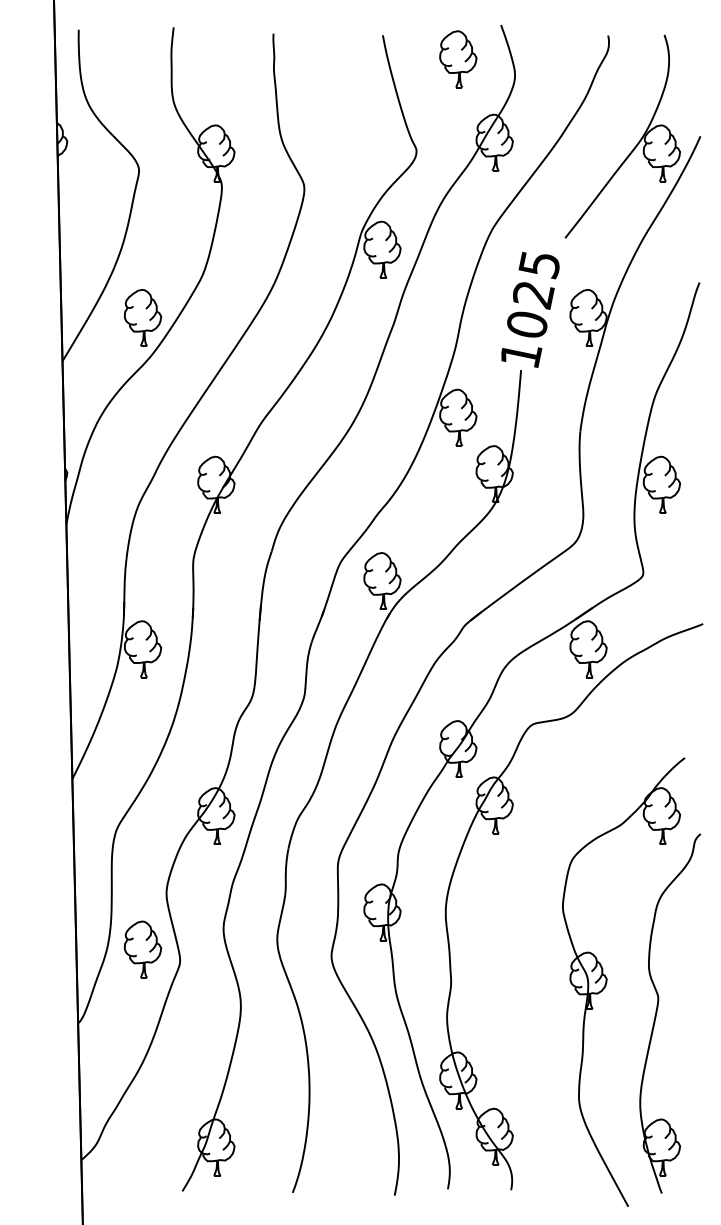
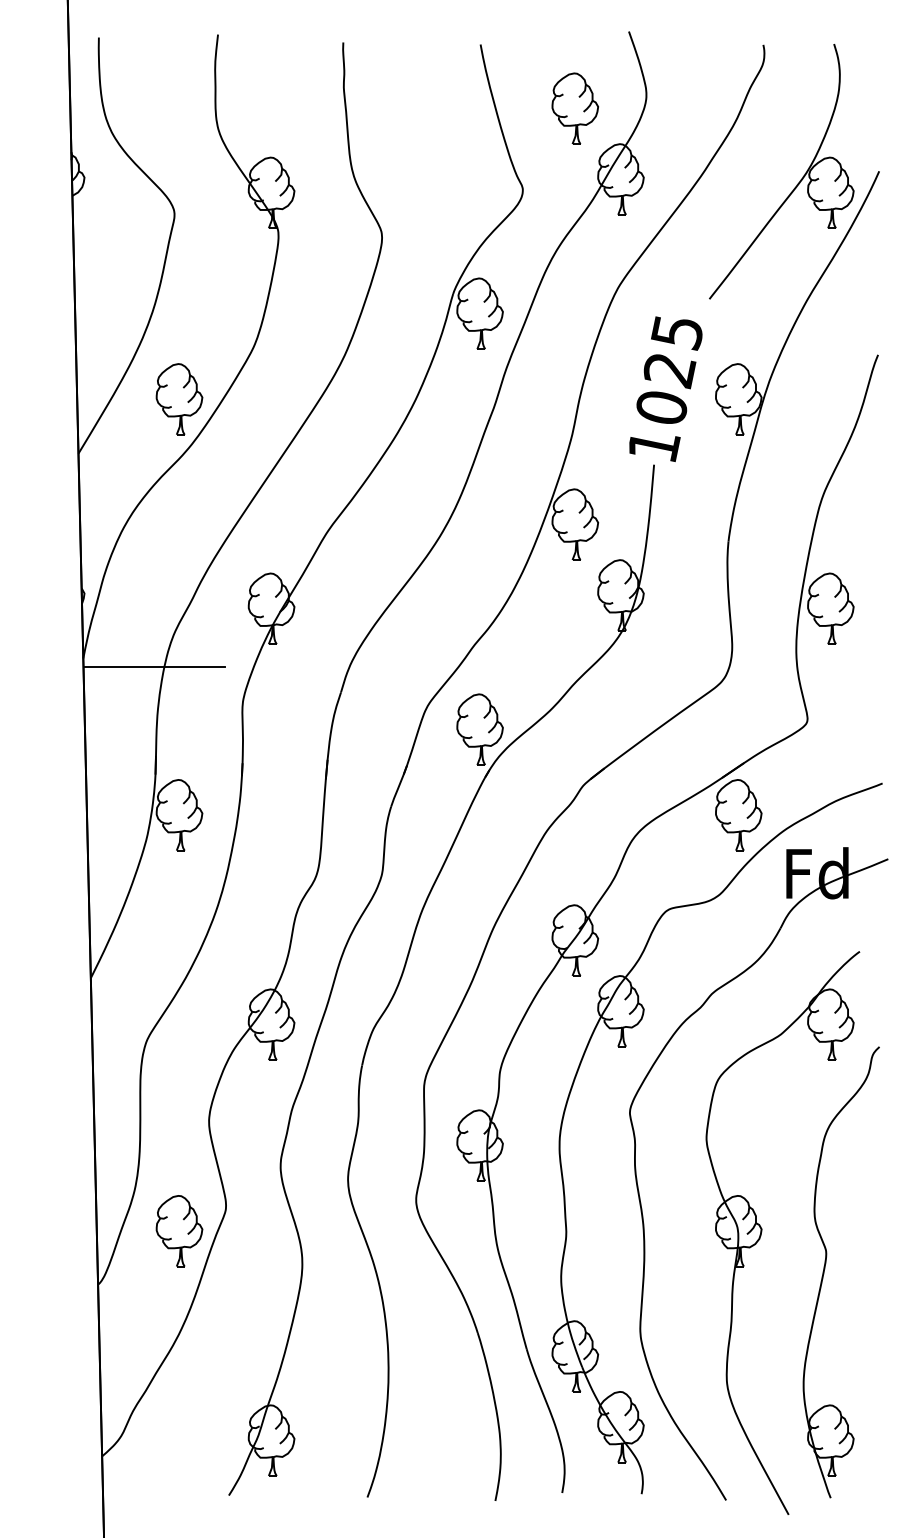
part: (457, 59) -> (574, 108), moved
line: (122, 530) -> (153, 666), added
part: (143, 949) -> (179, 1231), moved
part: (510, 953) -> (640, 1196), added

